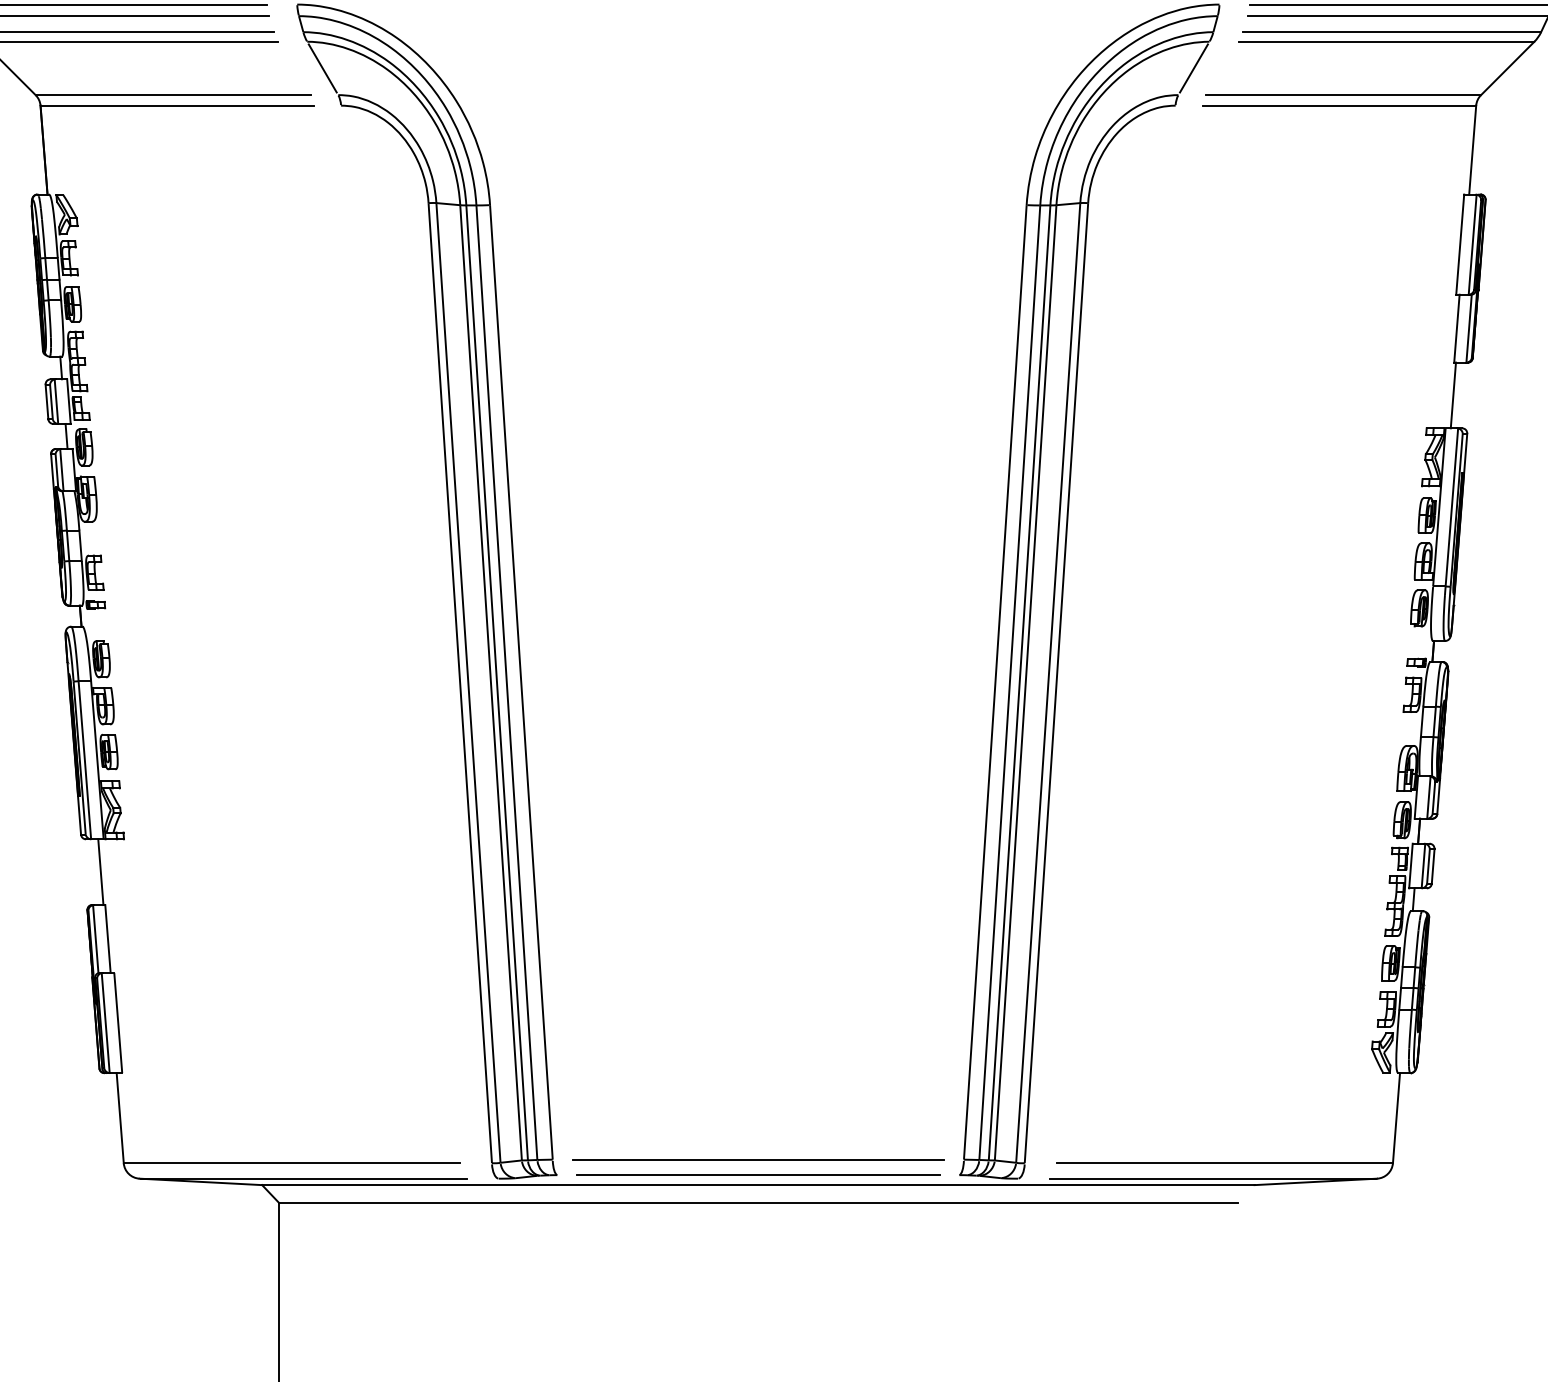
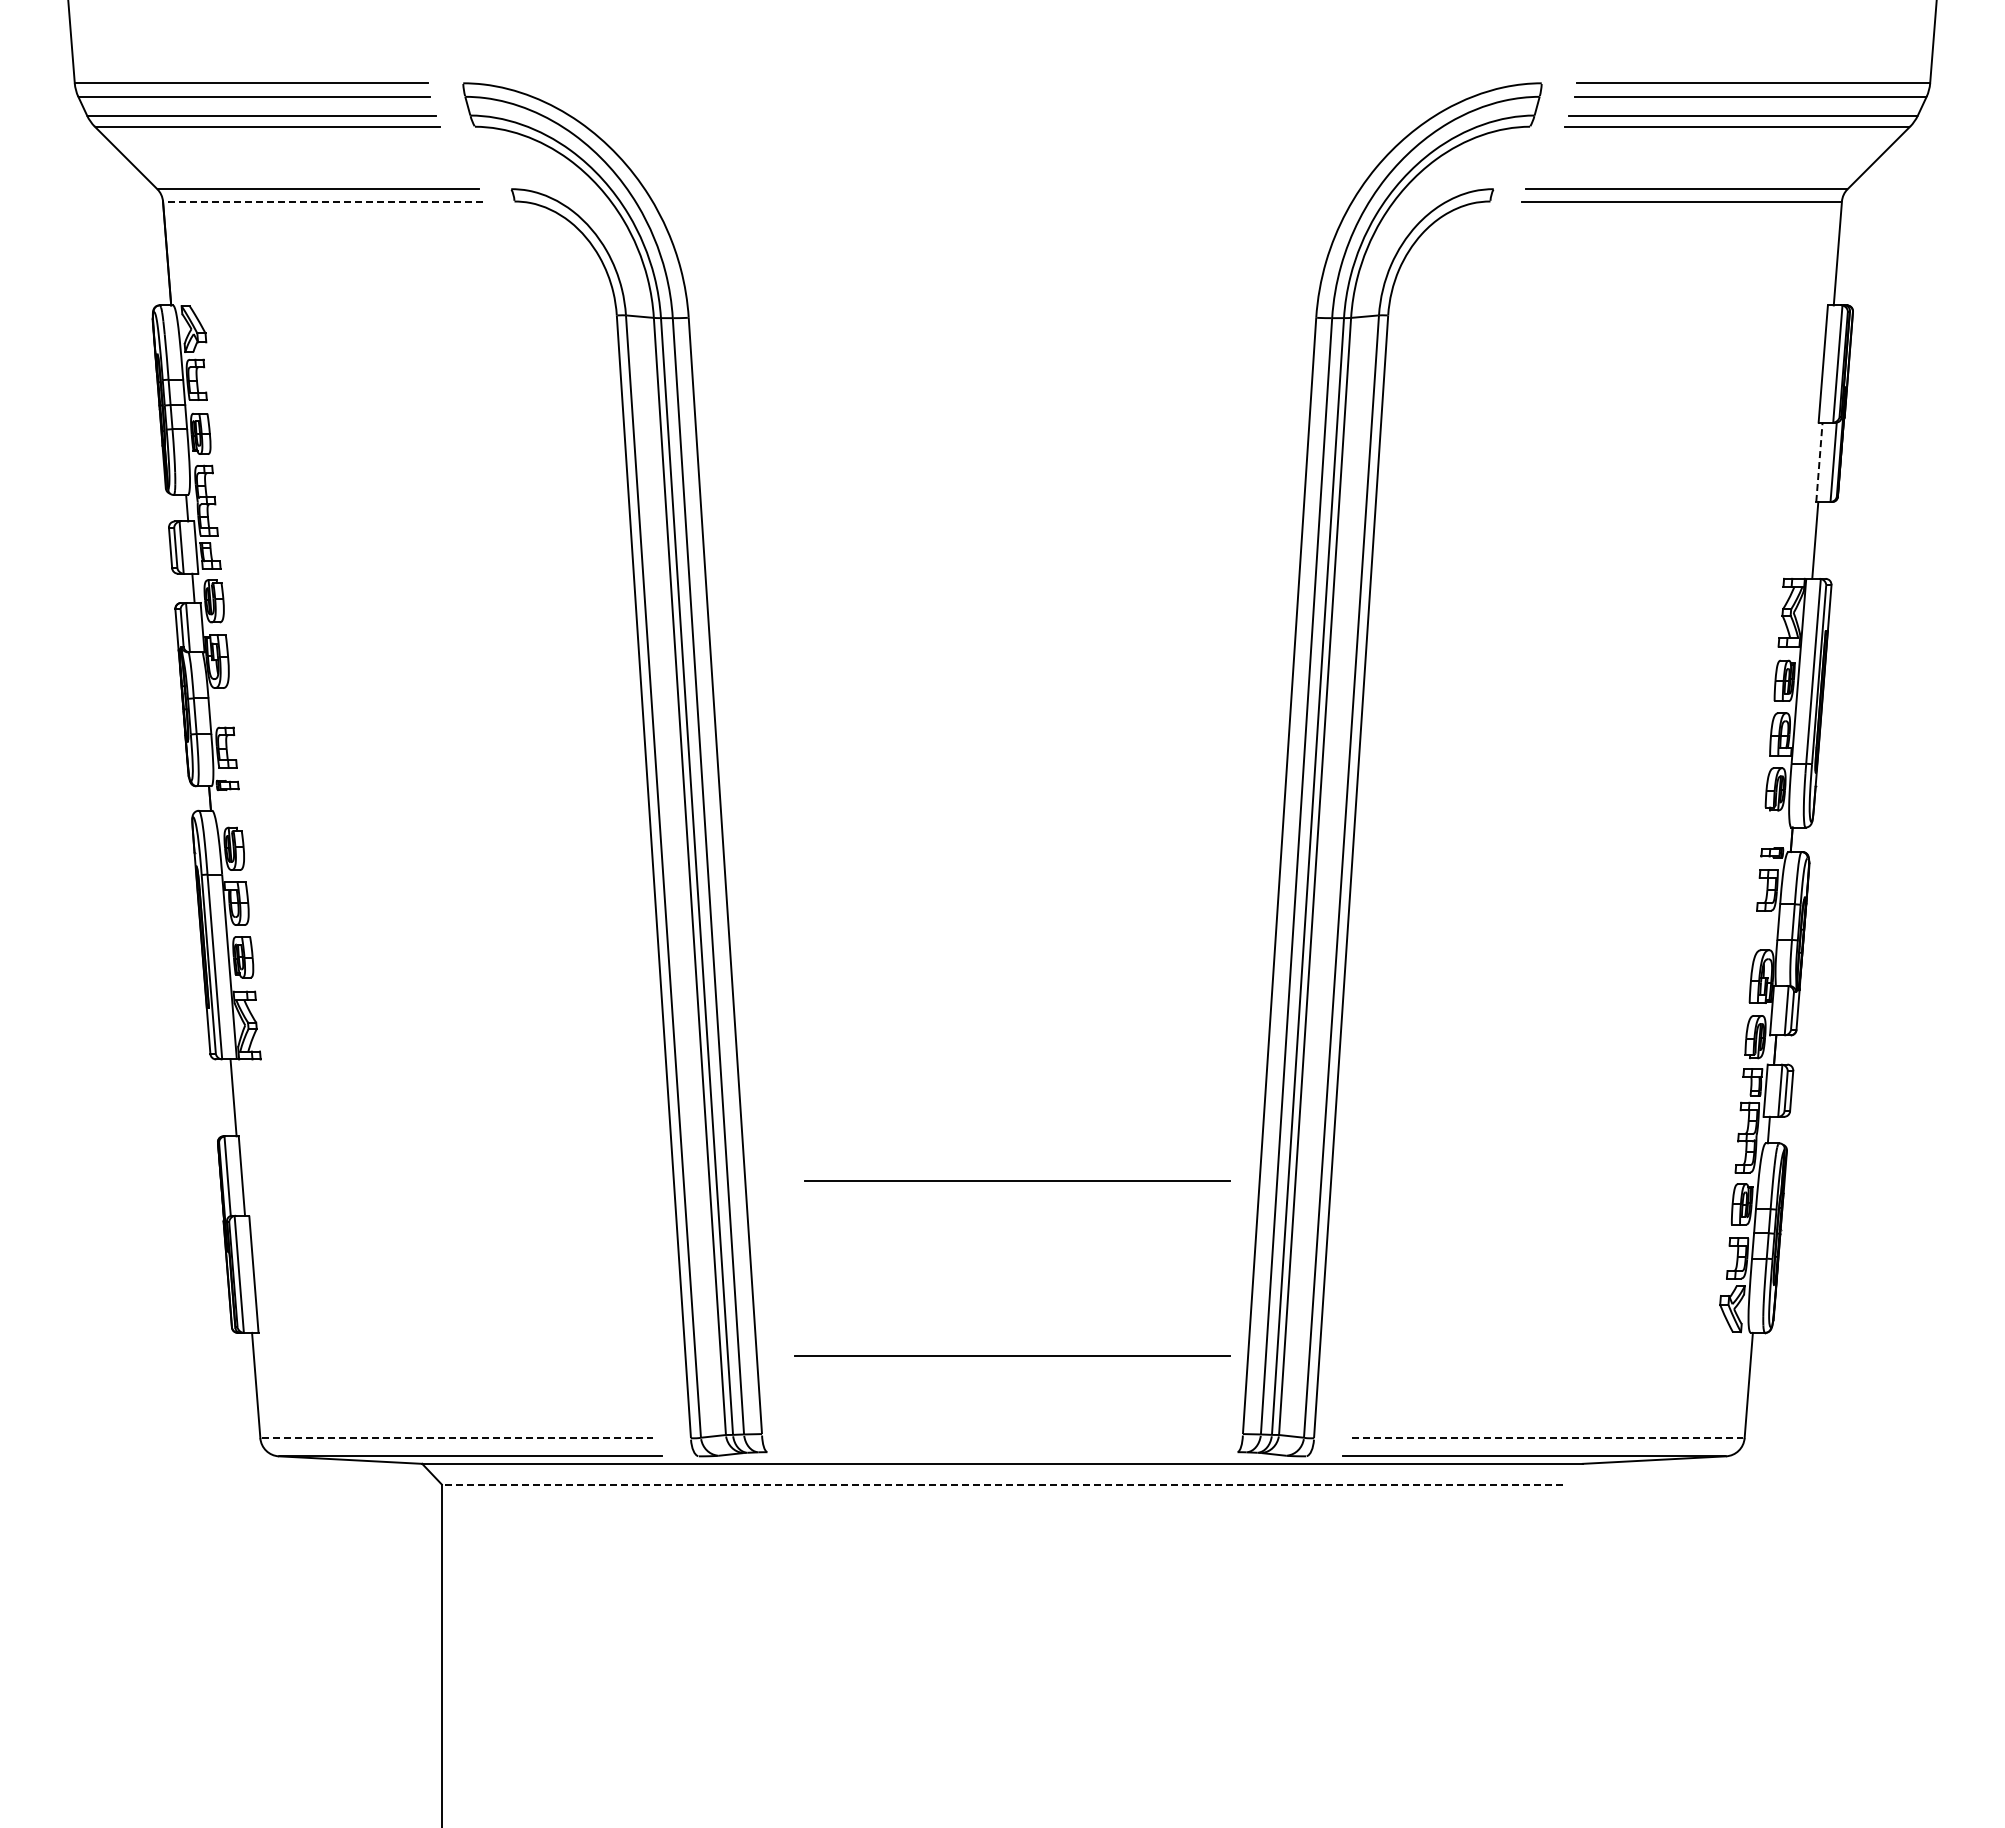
line: (322, 68) -> (492, 157), removed
line: (1193, 68) -> (1511, 157), removed
line: (176, 105) -> (322, 201), solid -> dashed
line: (1456, 328) -> (1819, 462), solid -> dashed
line: (758, 1159) -> (1012, 1355), moved
line: (292, 1163) -> (457, 1438), solid -> dashed
line: (1224, 1163) -> (1547, 1438), solid -> dashed
line: (758, 1174) -> (1017, 1180), moved
line: (758, 1202) -> (1002, 1484), solid -> dashed

